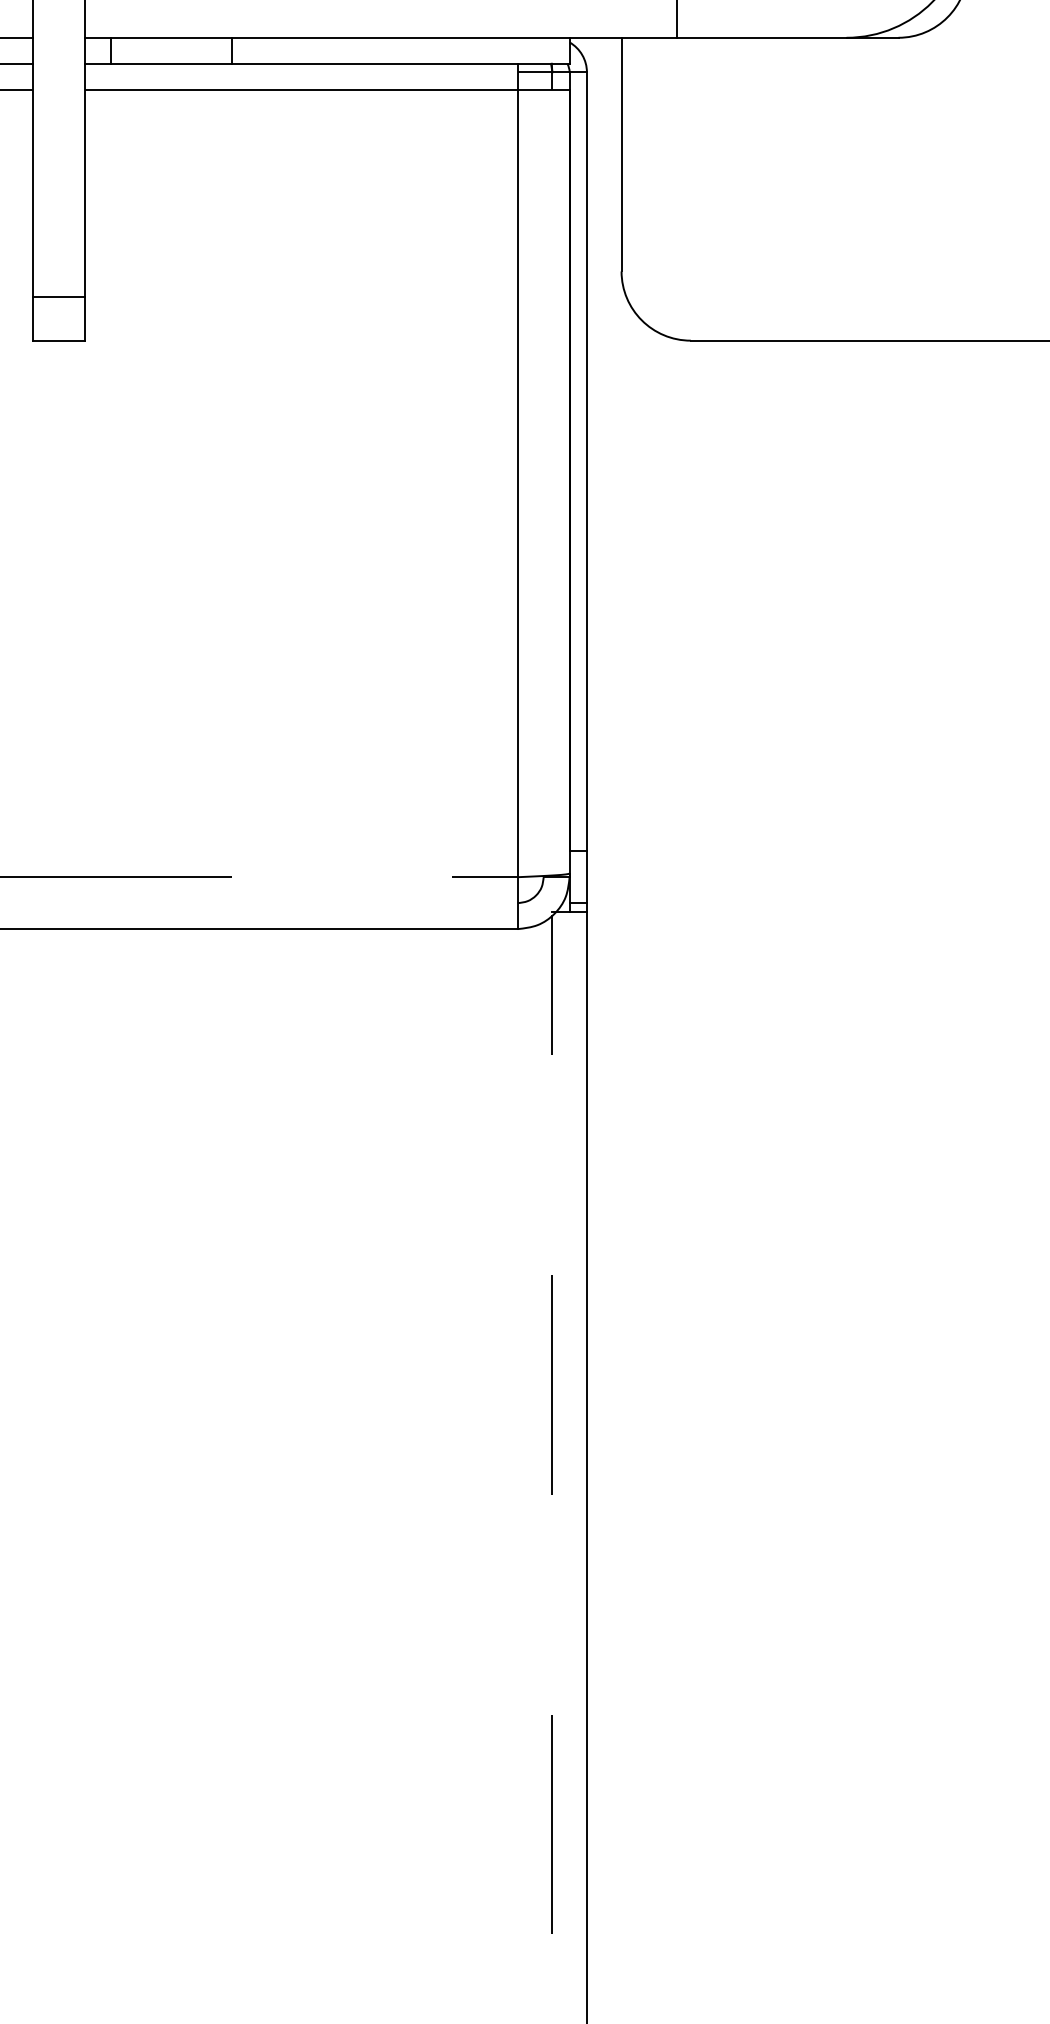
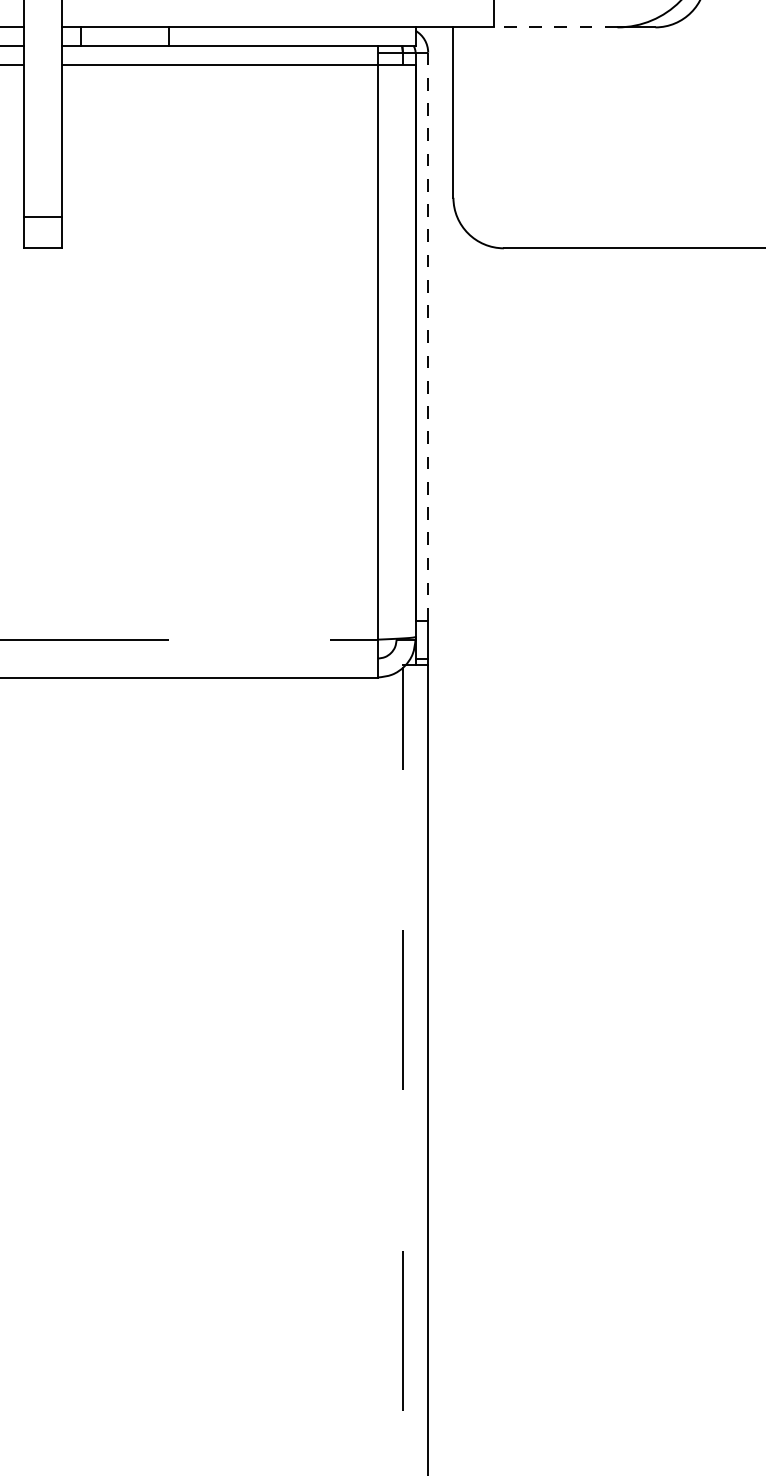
line: (761, 37) -> (555, 27), solid -> dashed
line: (586, 462) -> (427, 337), solid -> dashed

